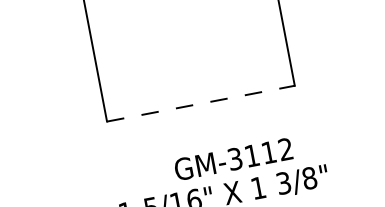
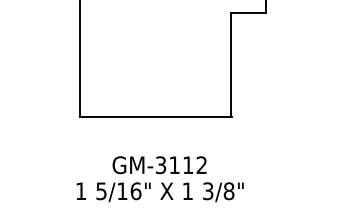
line: (200, 104) -> (155, 117), dashed -> solid
text: (233, 159) -> (159, 165), moved

